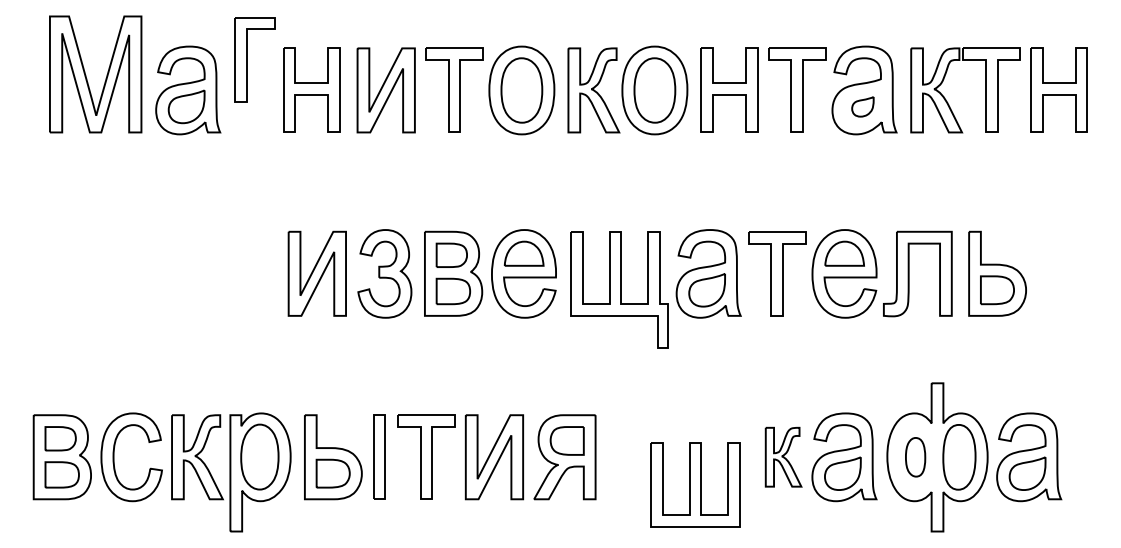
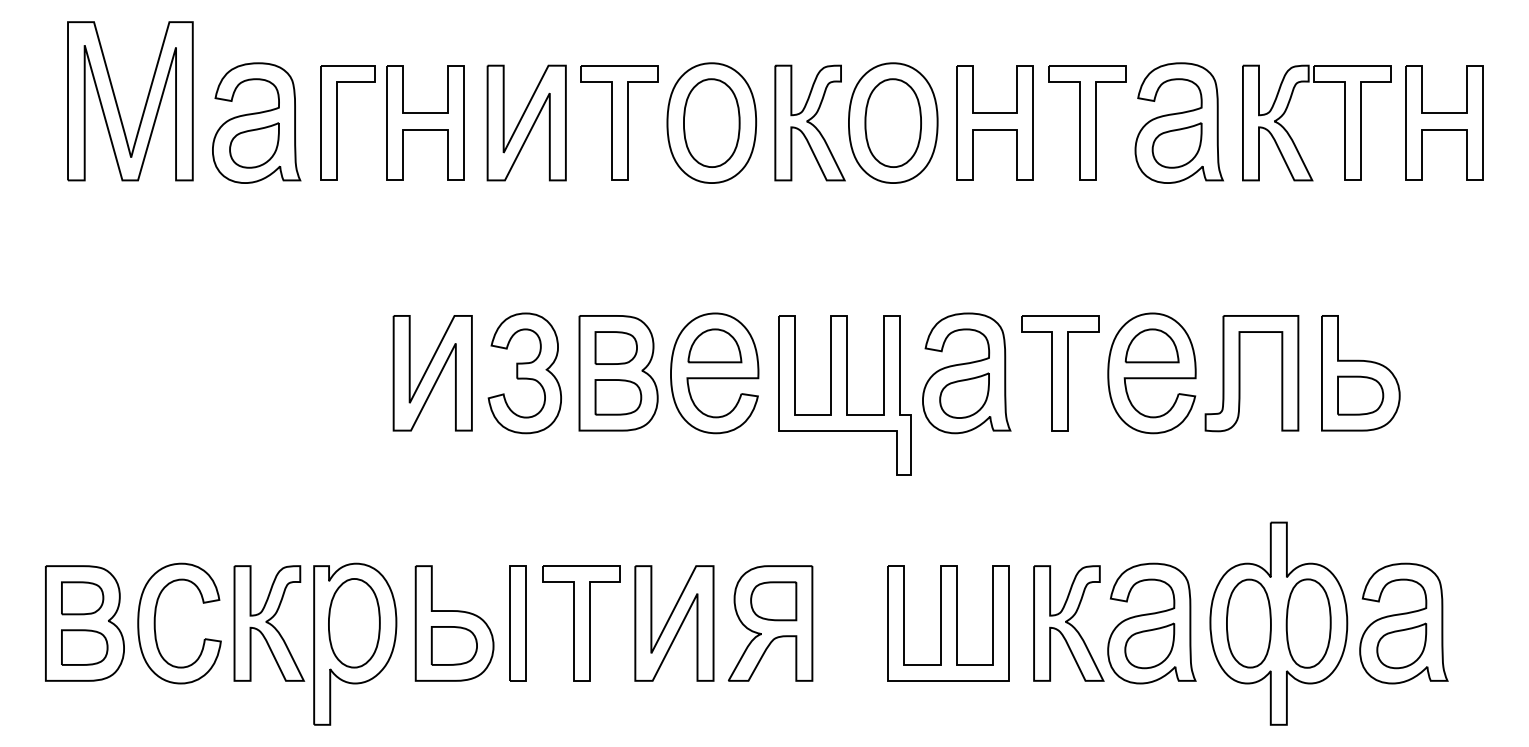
part: (247, 59) -> (337, 122), moved
part: (862, 106) -> (1176, 145), size x1.67
part: (783, 457) -> (1068, 623), size x1.43
part: (915, 457) -> (1248, 623), size x1.67
part: (695, 485) -> (948, 623), moved

